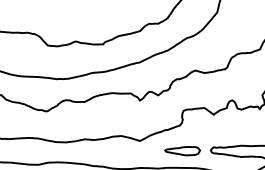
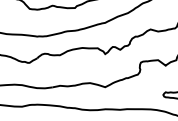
part: (182, 151) -> (140, 95), removed

